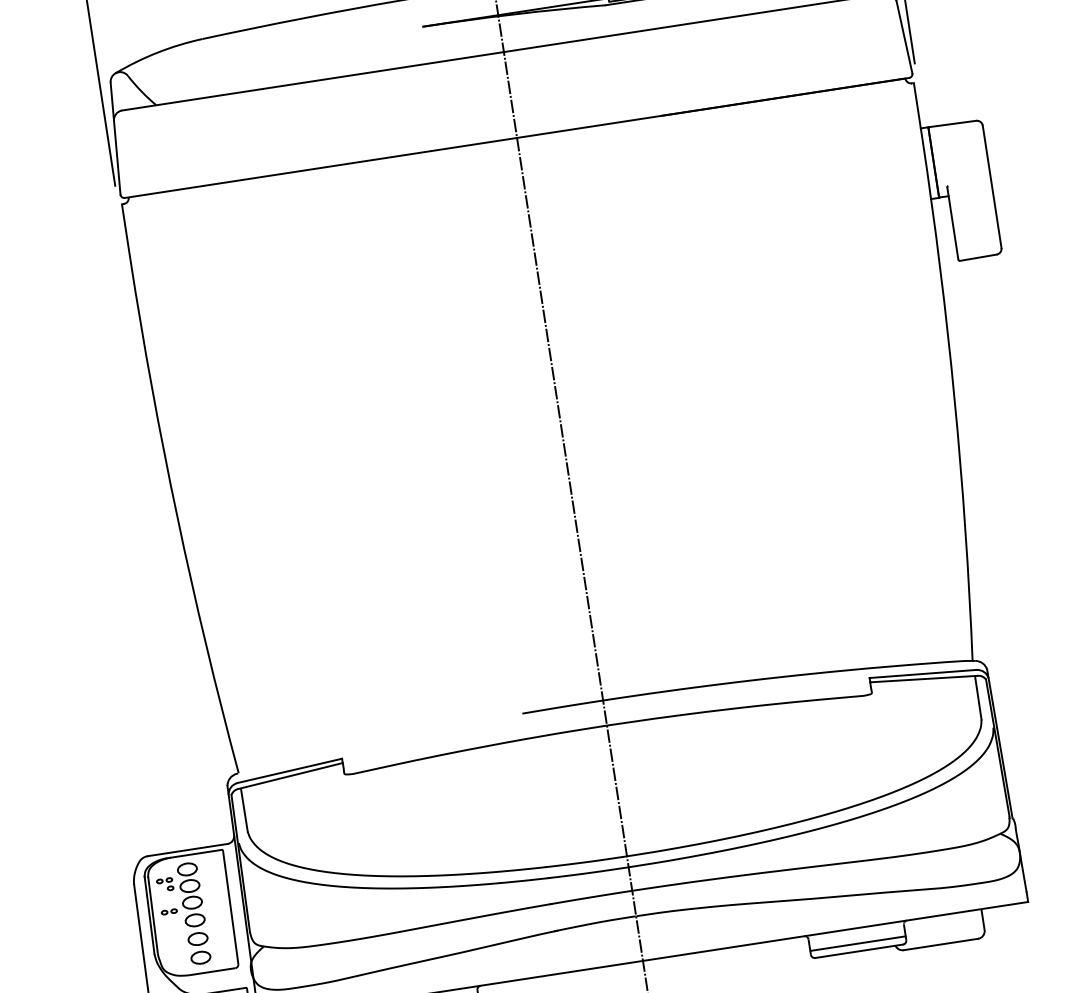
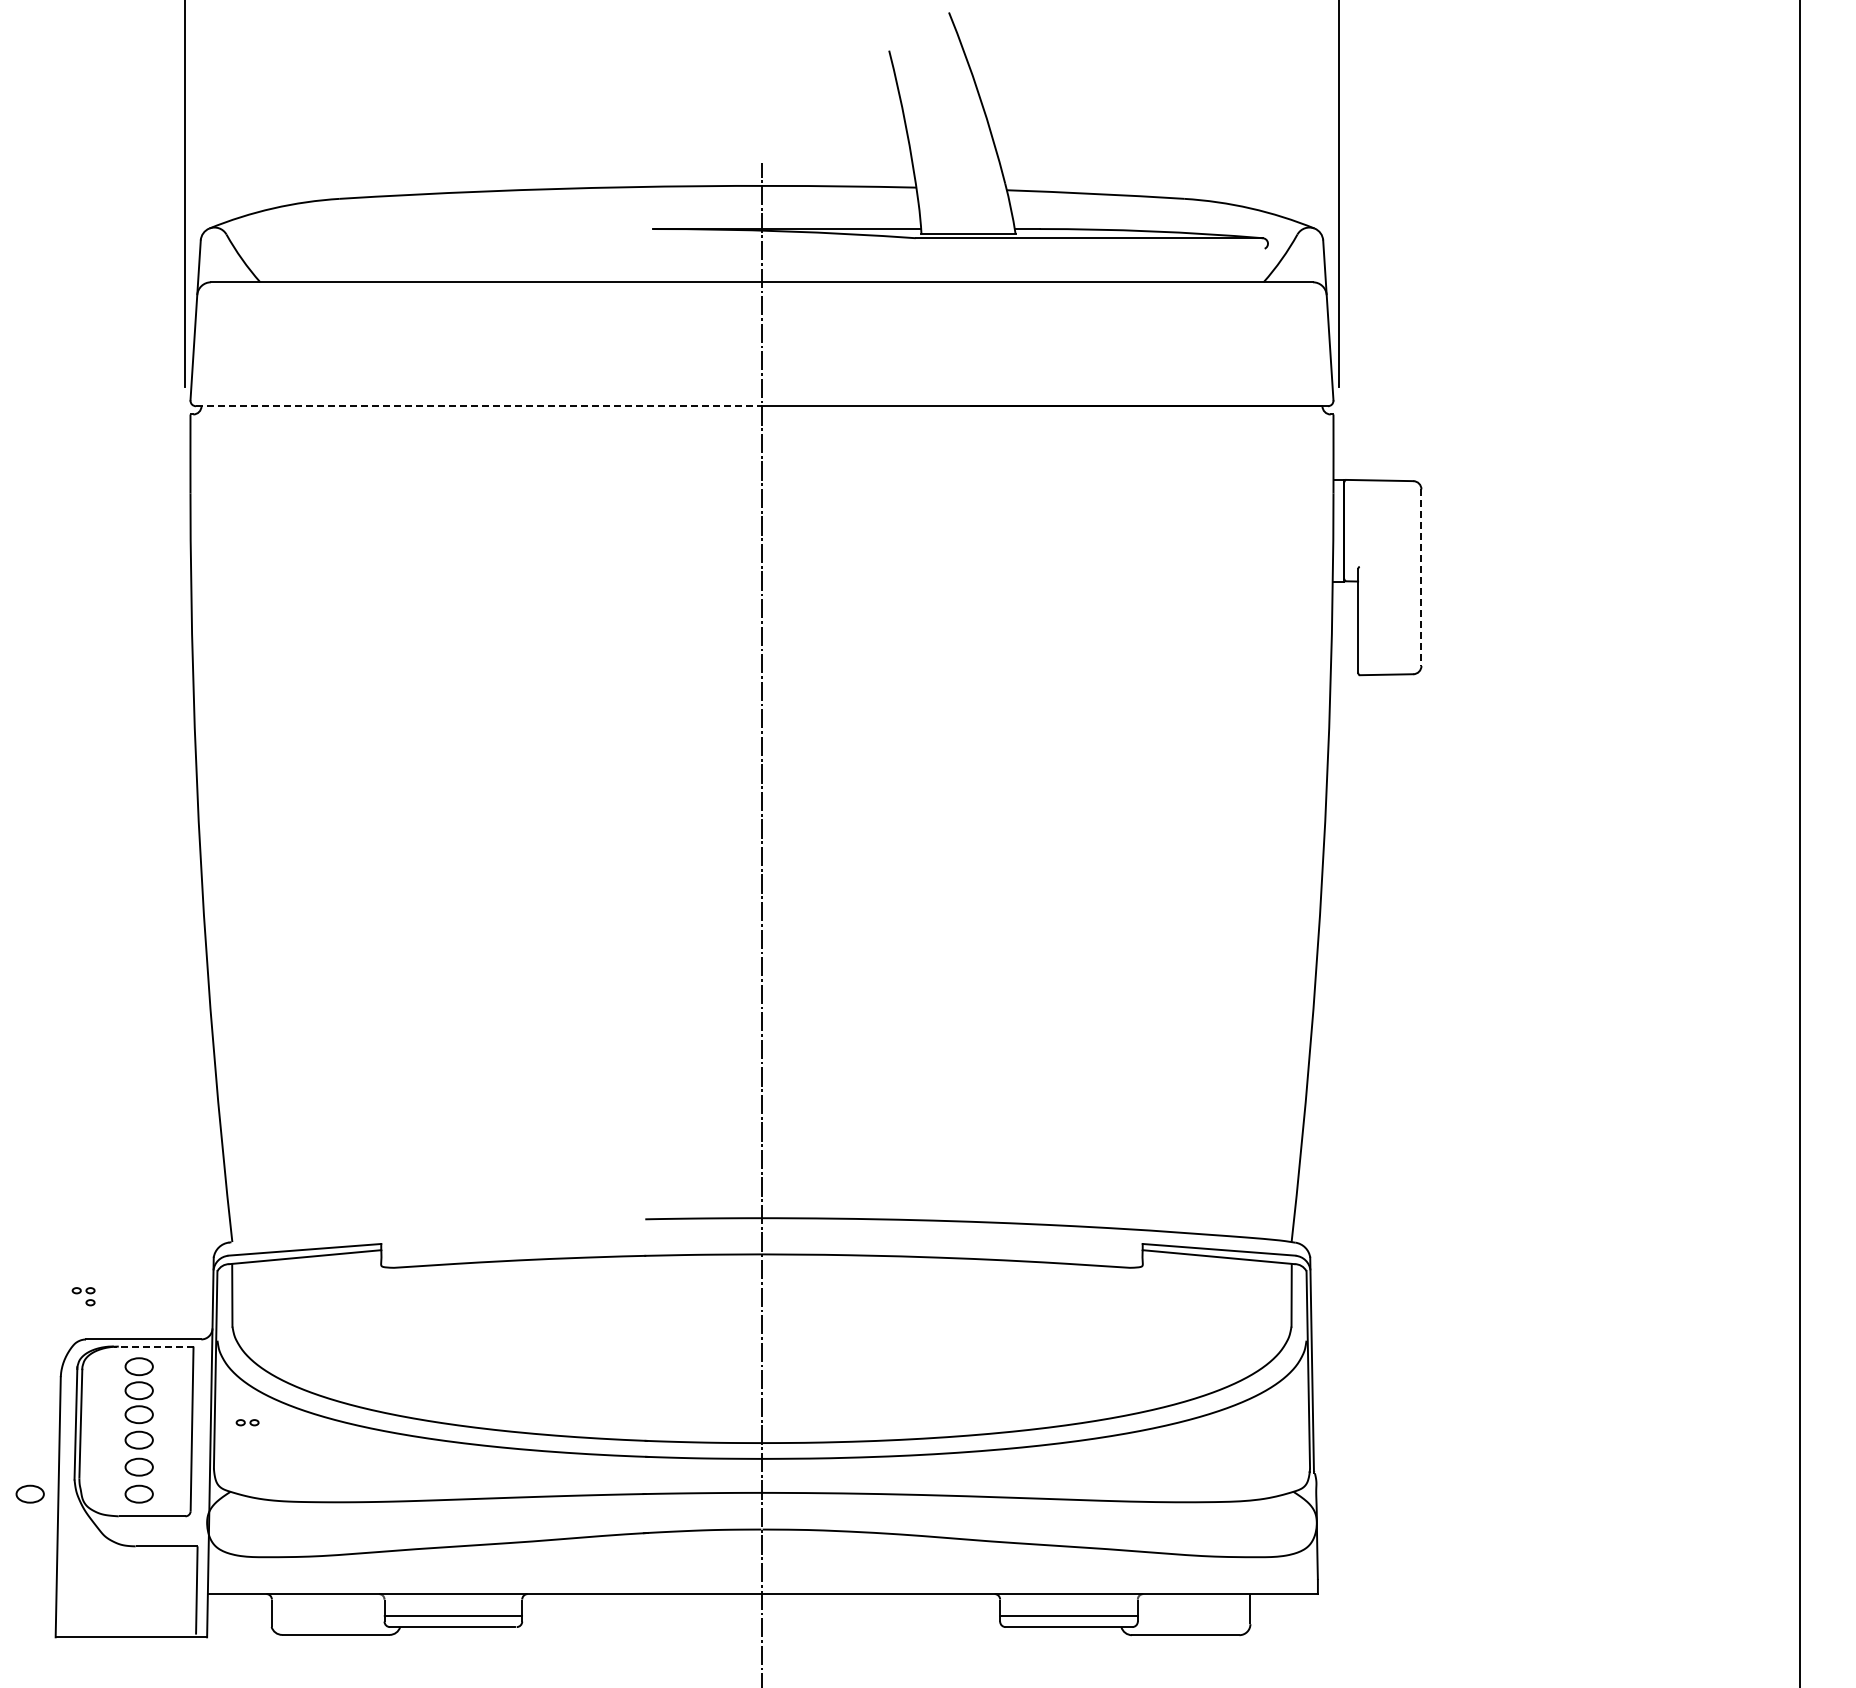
line: (321, 168) -> (479, 406), solid -> dashed
line: (992, 187) -> (1421, 578), solid -> dashed
line: (195, 853) -> (153, 1346), solid -> dashed
part: (165, 884) -> (83, 1296), moved
part: (169, 911) -> (247, 1422), moved
part: (124, 968) -> (29, 1493), added

